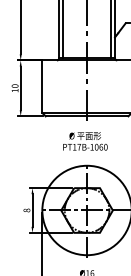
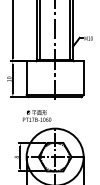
text: (86, 140) -> (37, 115), moved

